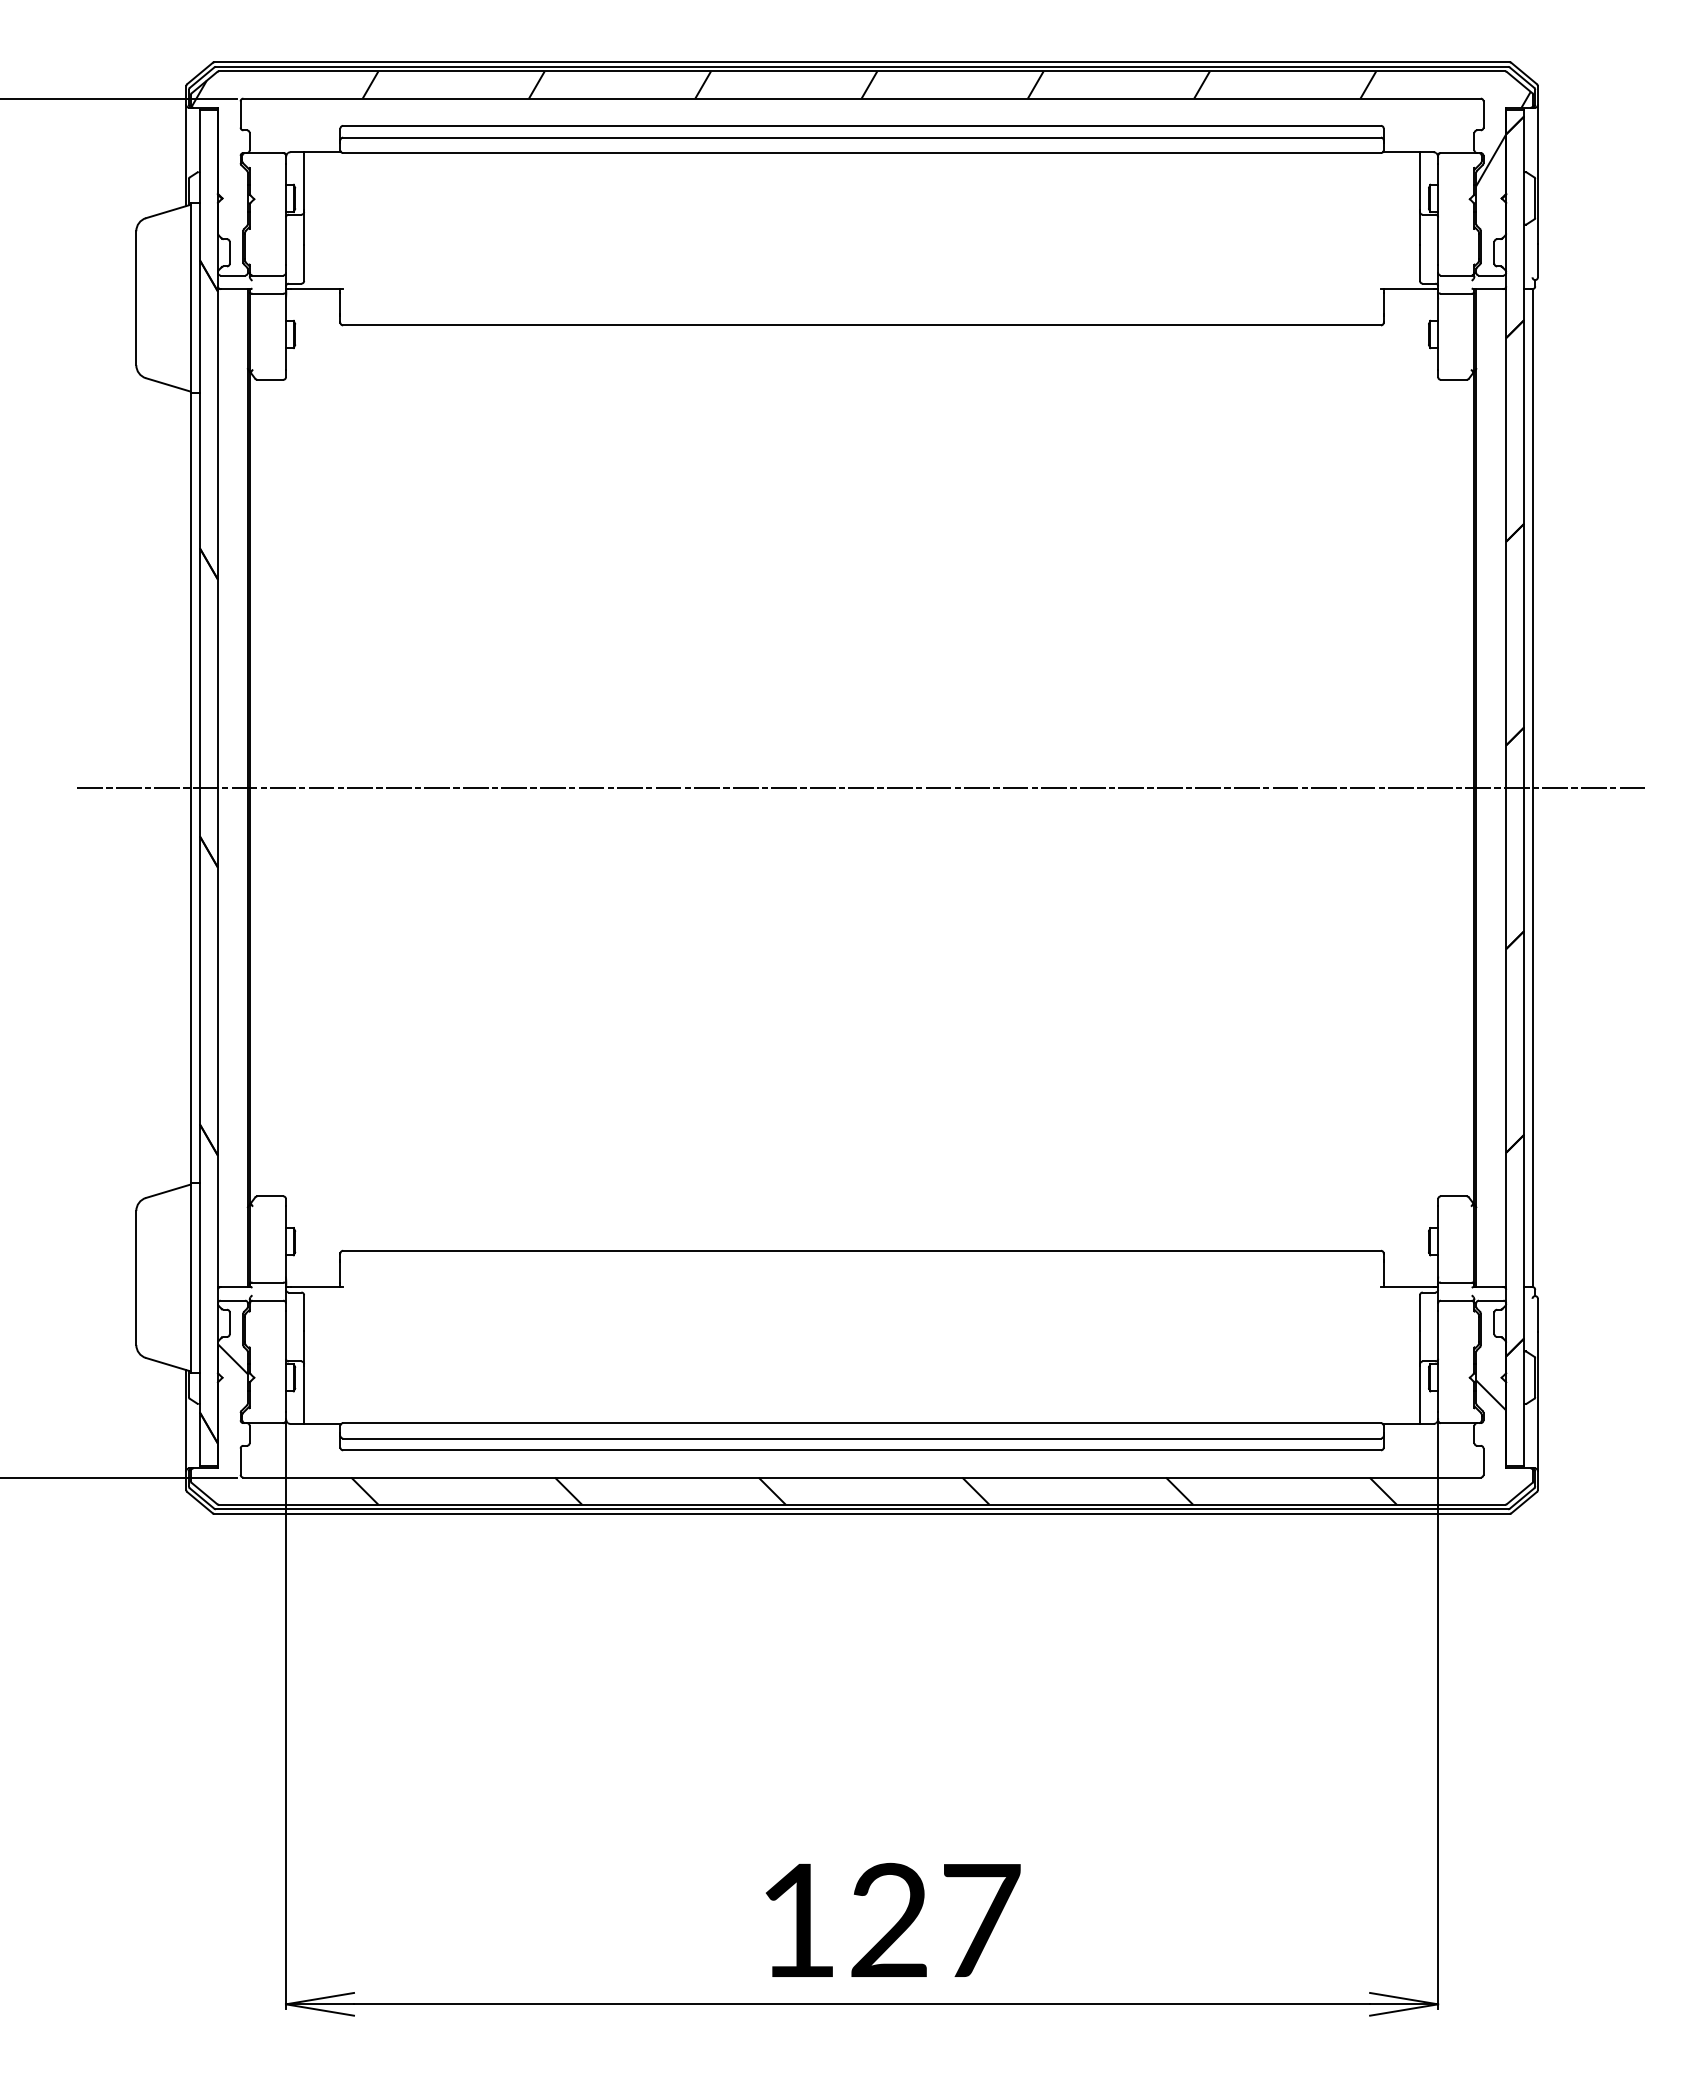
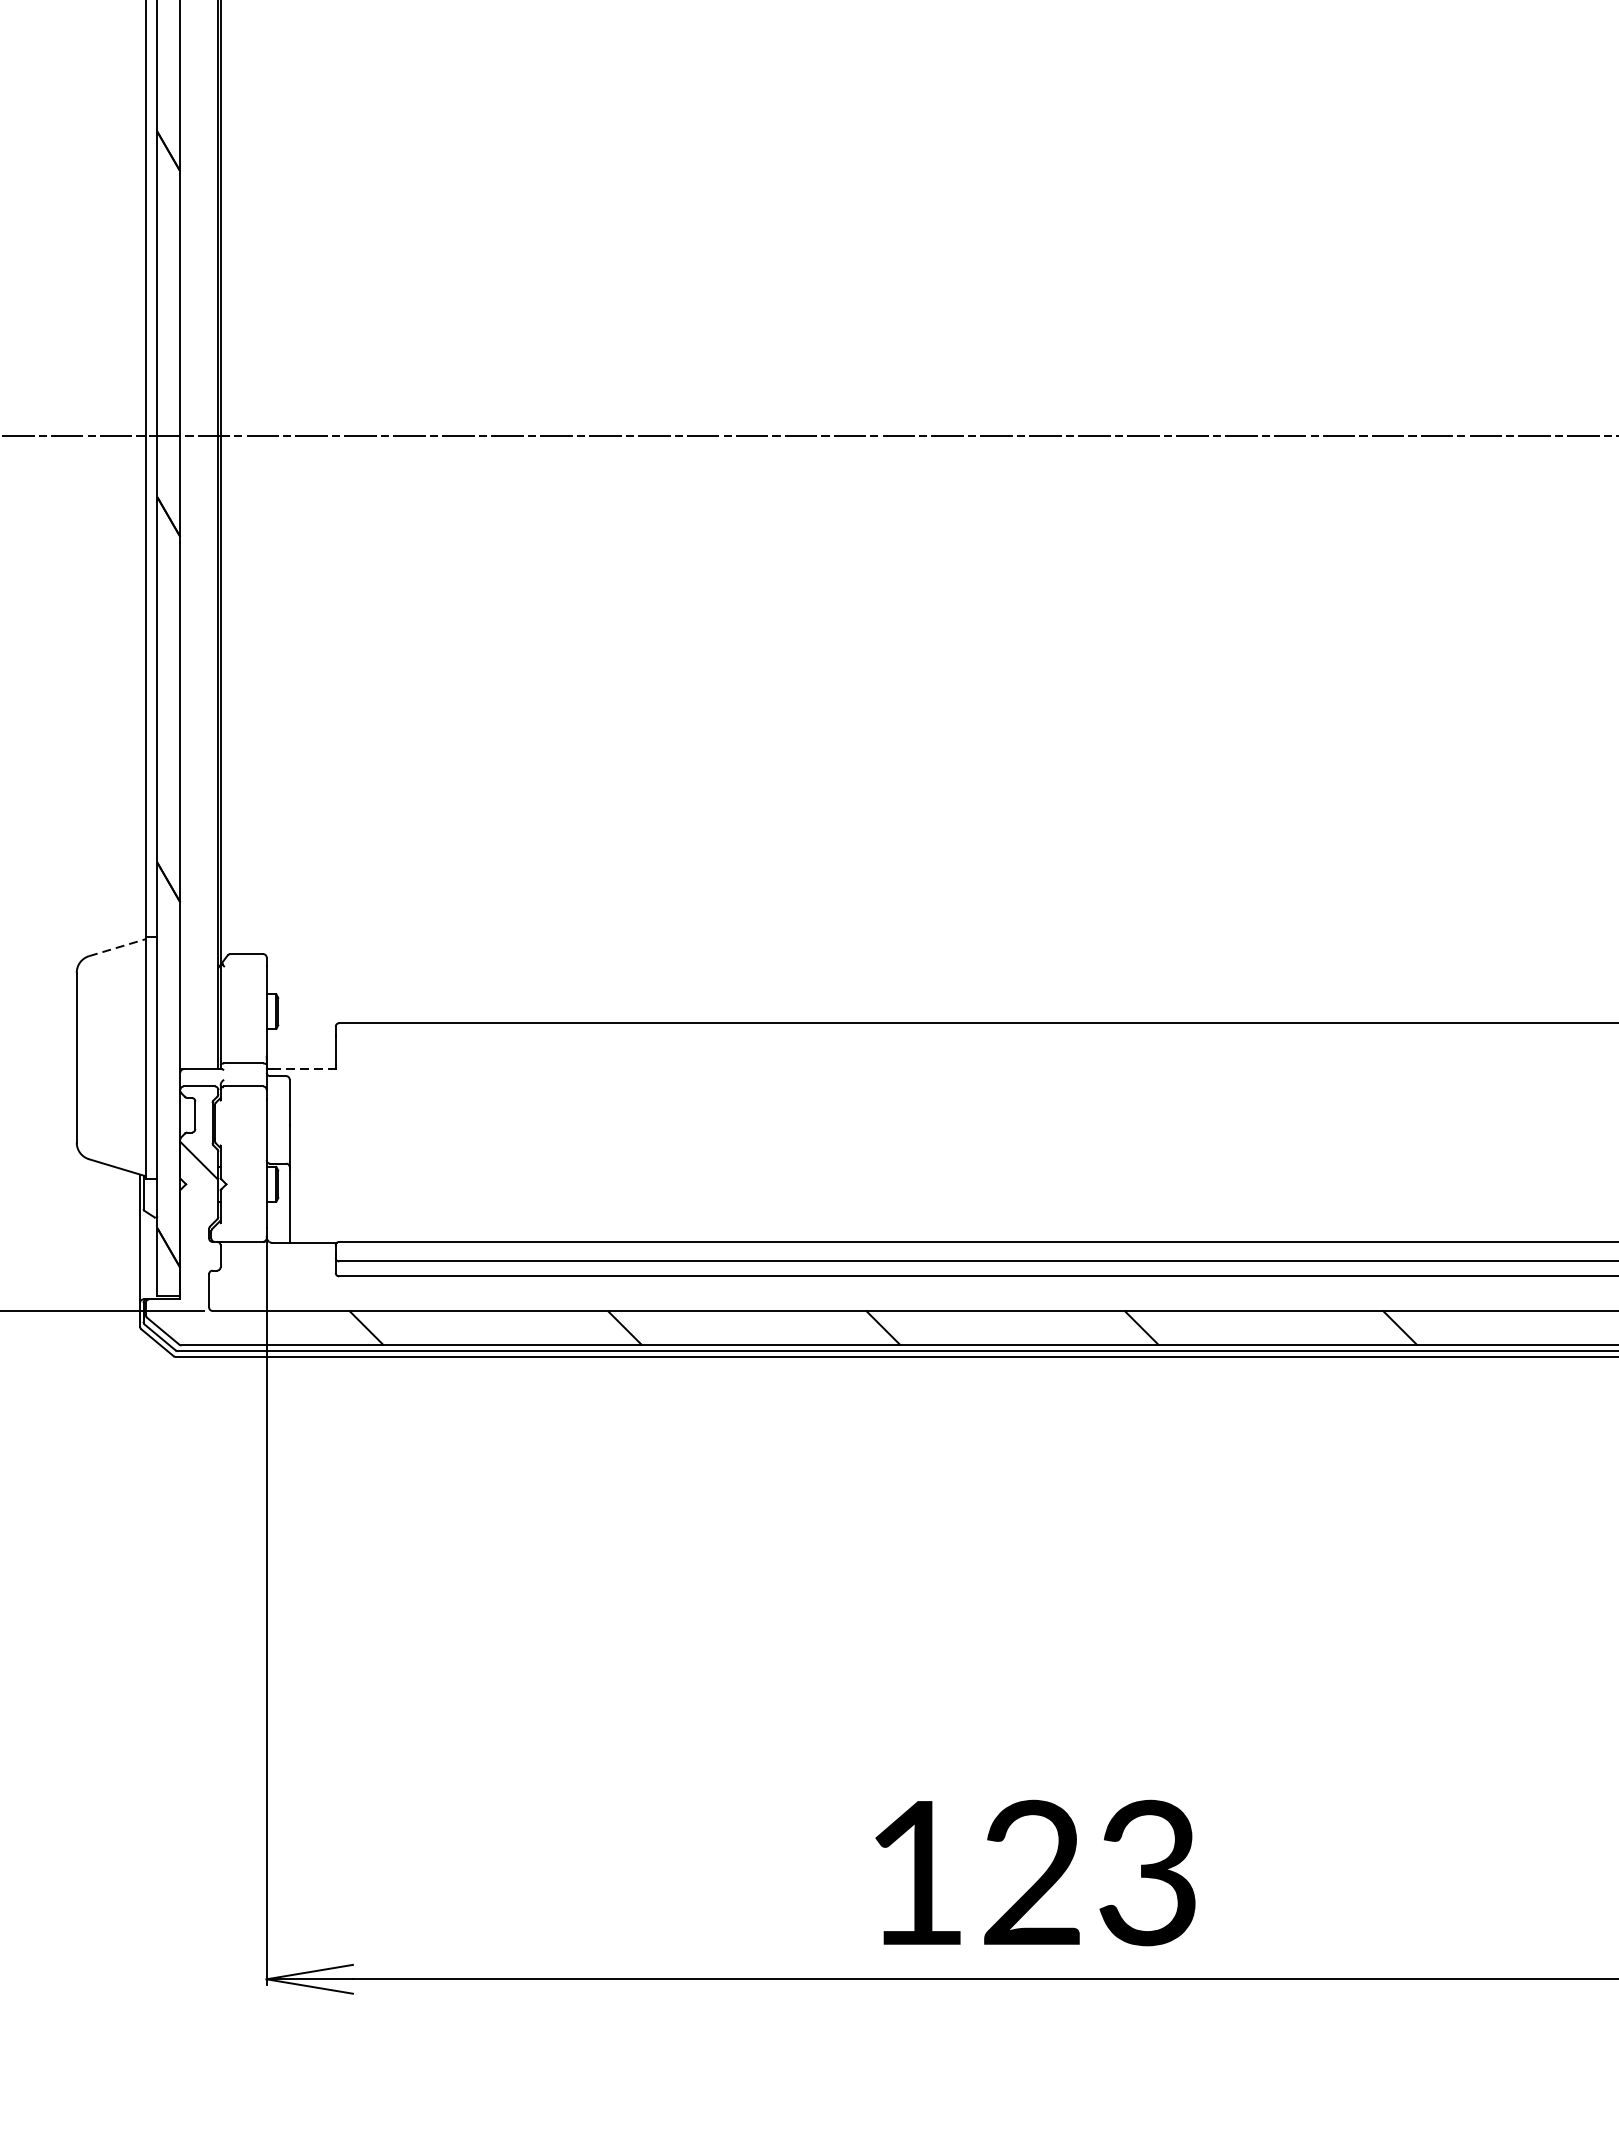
line: (168, 1191) -> (117, 947), solid -> dashed
line: (317, 1287) -> (306, 1069), solid -> dashed
text: (981, 1920) -> (1149, 1872), 127 -> 123

